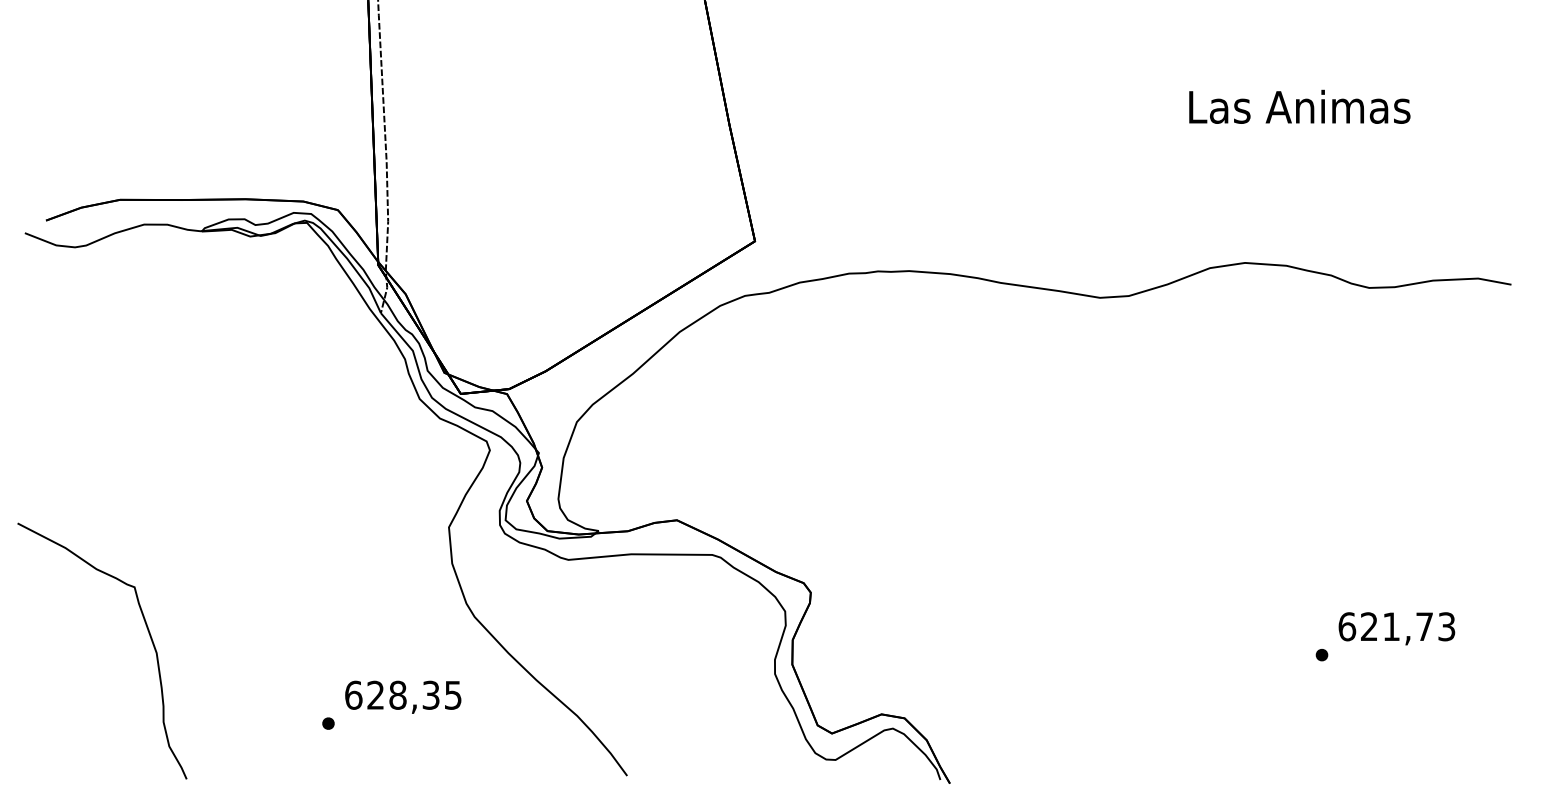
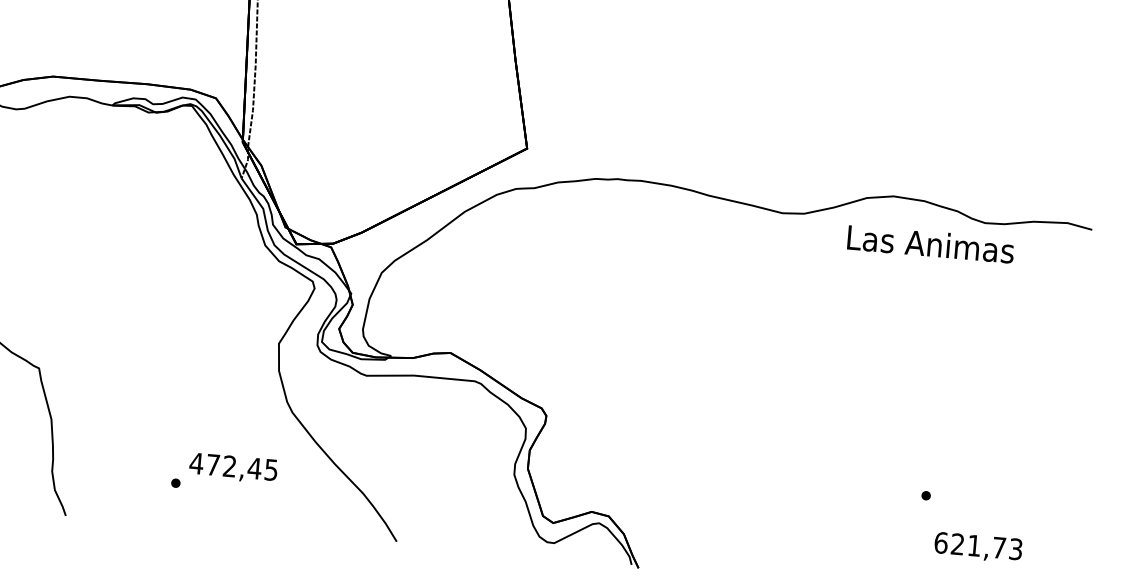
text: (1299, 106) -> (930, 243), moved
text: (1396, 628) -> (978, 547), moved
text: (392, 694) -> (225, 465), 628,35 -> 472,45

